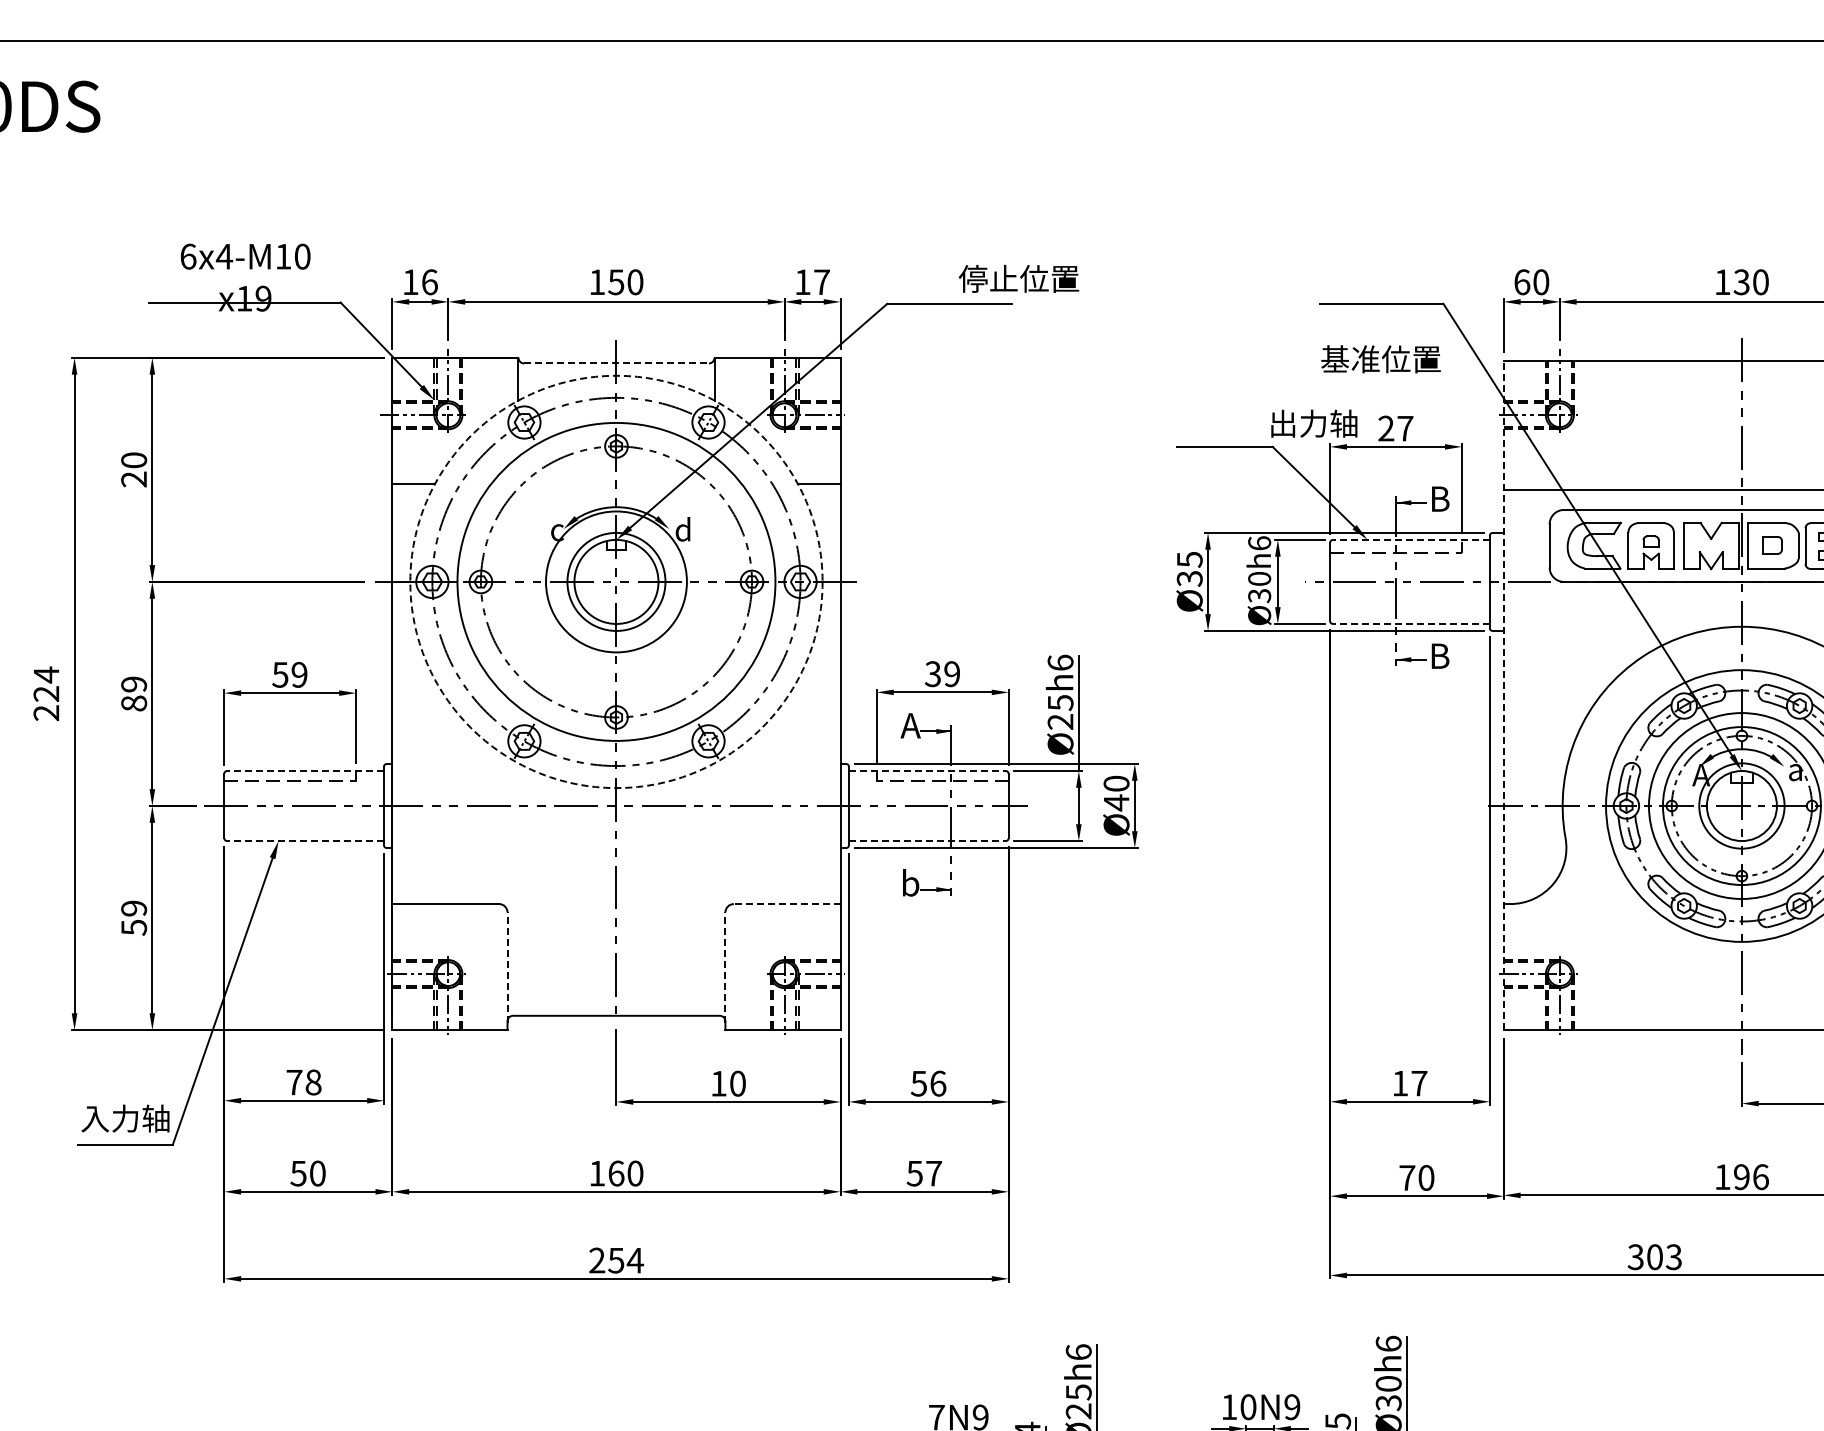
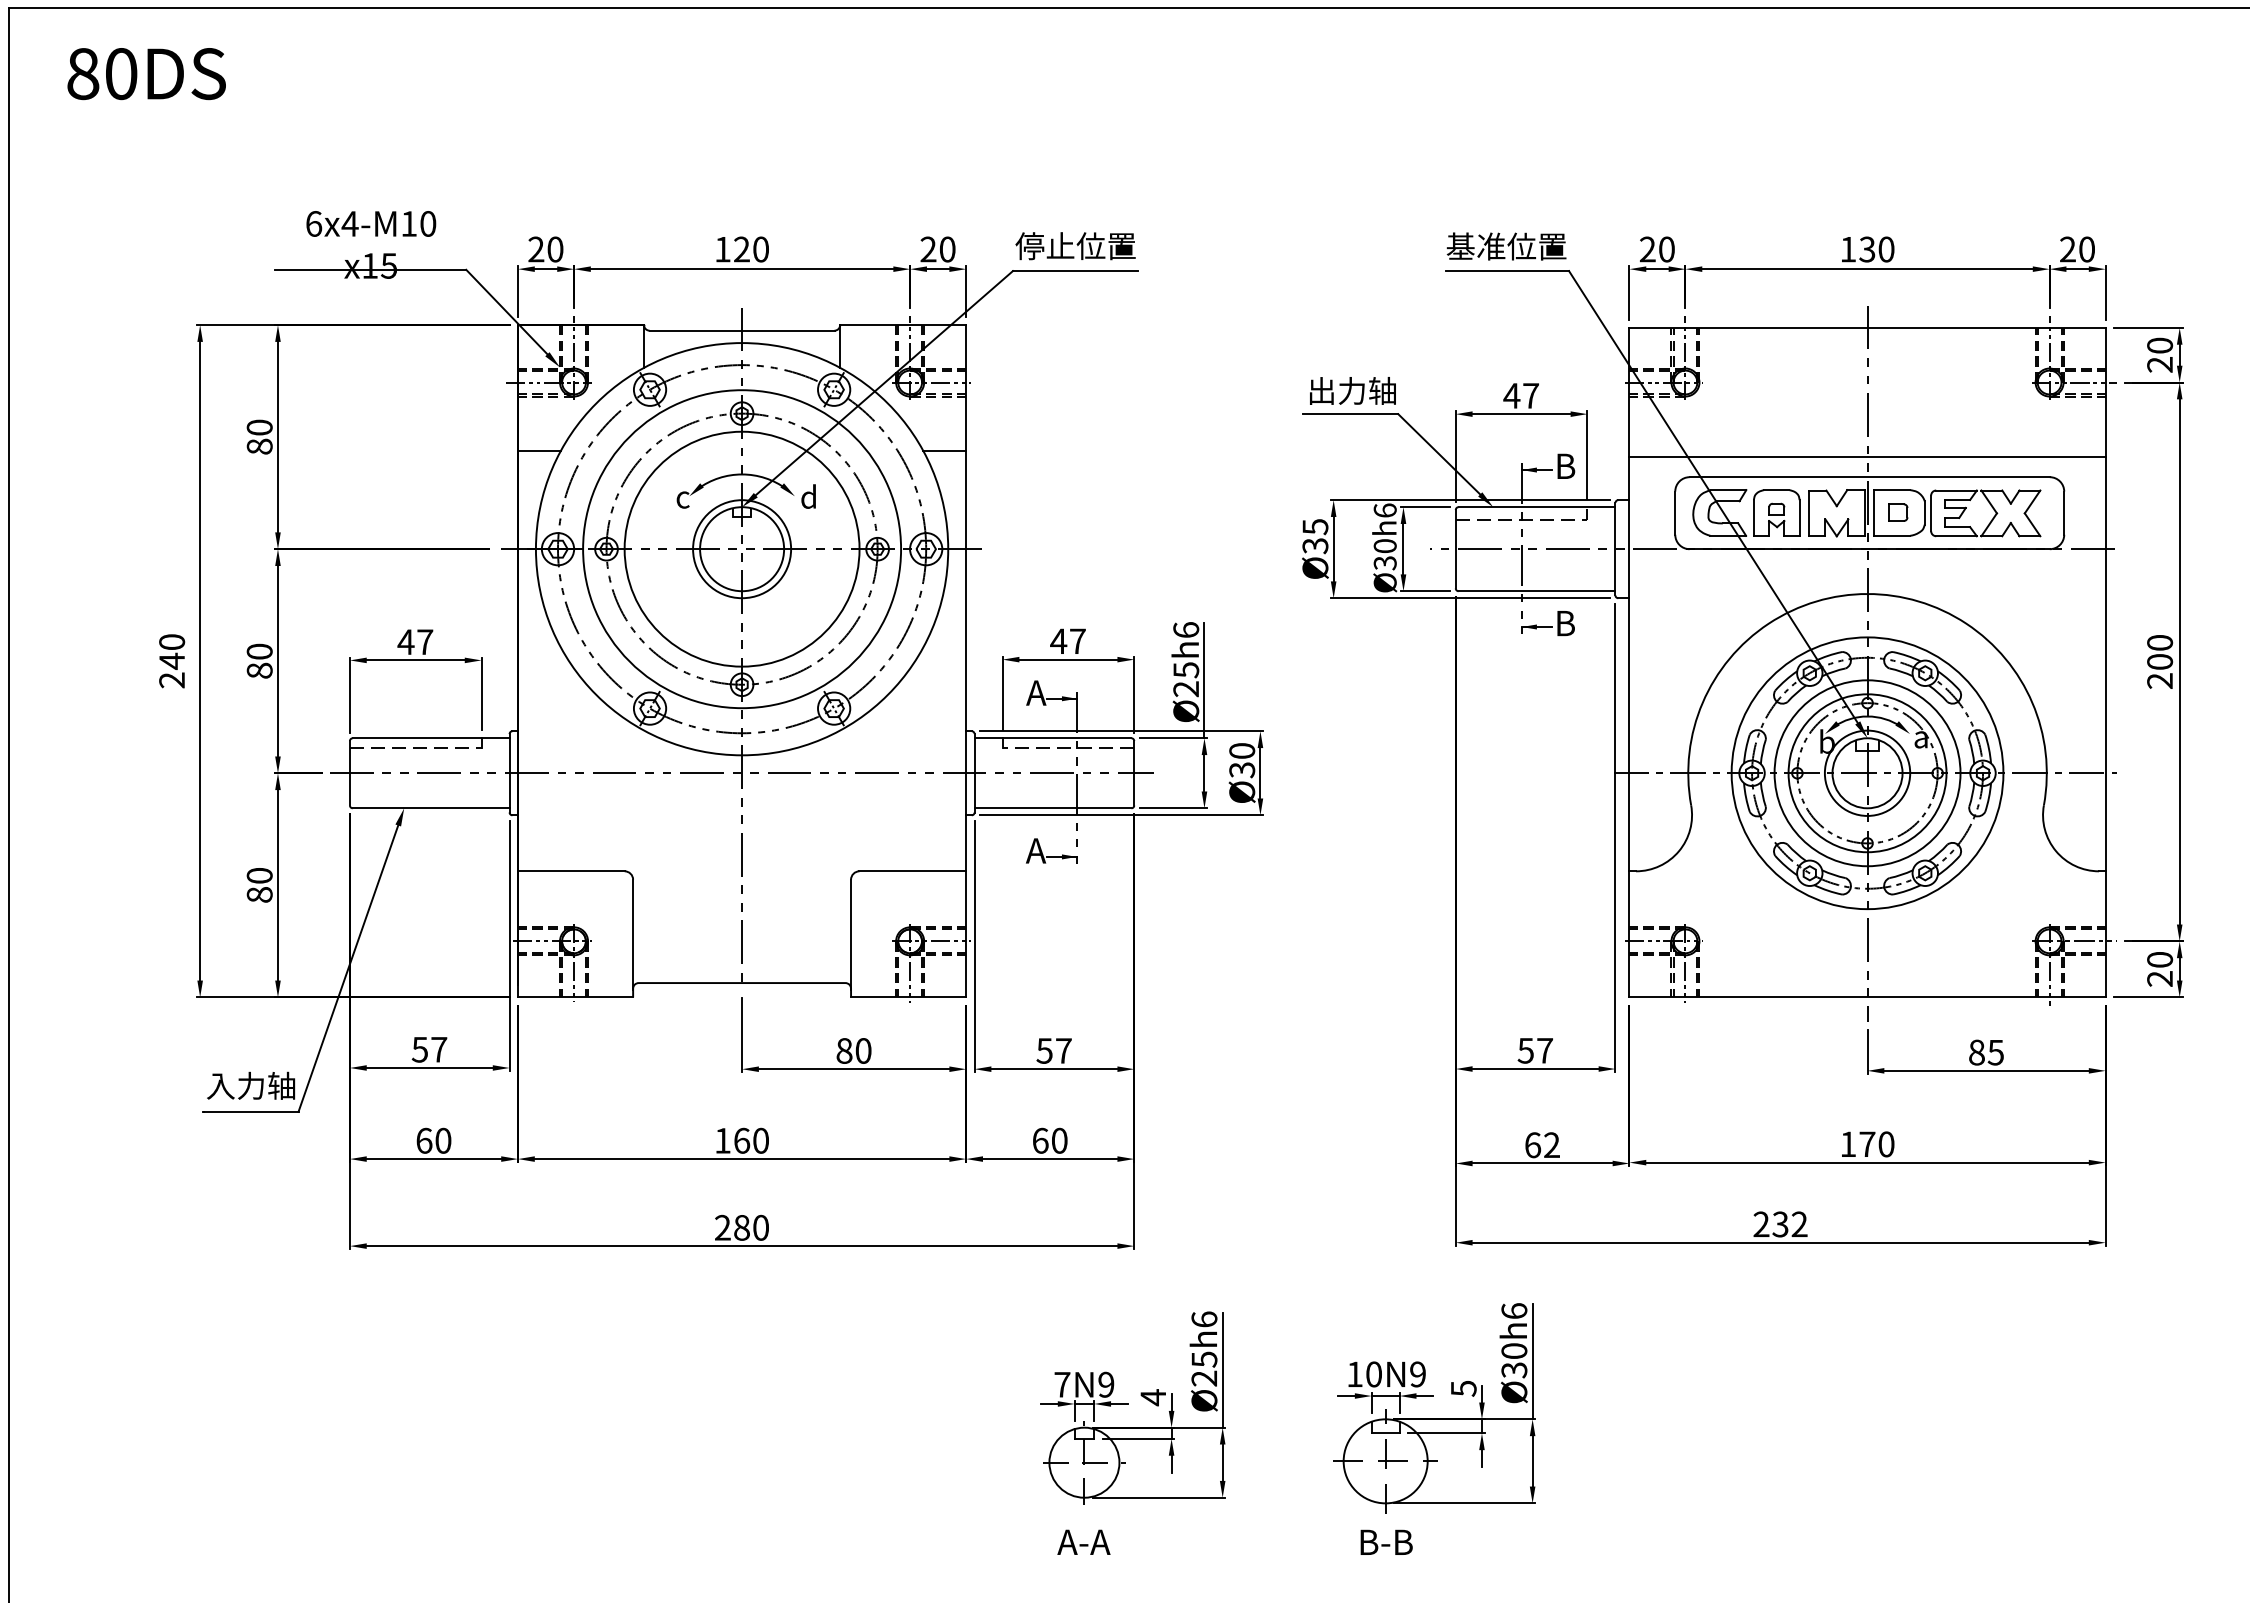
text: (1018, 279) -> (1075, 246), moved
text: (419, 282) -> (545, 249), 16 -> 20
text: (615, 282) -> (741, 249), 150 -> 120
text: (811, 282) -> (937, 249), 17 -> 20
text: (1521, 282) -> (1647, 249), 60 -> 20
text: (262, 298) -> (388, 265), 19 -> 15
text: (1380, 359) -> (1506, 246), moved
line: (616, 363) -> (742, 330), dashed -> solid
text: (1313, 423) -> (1352, 390), moved
text: (1385, 428) -> (1511, 395), 27 -> 47
text: (133, 479) -> (259, 446), 20 -> 80
line: (1410, 540) -> (1536, 507), dashed -> solid
circle: (615, 581) -> (741, 548), size x1.67
circle: (615, 582) -> (741, 549), dashed -> solid
line: (1410, 624) -> (1536, 591), dashed -> solid
text: (941, 674) -> (1067, 641), 39 -> 47
text: (289, 675) -> (415, 642), 59 -> 47
text: (46, 684) -> (172, 651), 224 -> 240
text: (133, 684) -> (259, 651), 89 -> 80
line: (1503, 695) -> (1629, 662), dashed -> solid
line: (304, 771) -> (430, 738), dashed -> solid
line: (927, 771) -> (1053, 738), dashed -> solid
text: (1700, 774) -> (1826, 741), A -> b
text: (1116, 802) -> (1242, 769), Ø40 -> Ø30
line: (304, 841) -> (430, 808), dashed -> solid
line: (927, 841) -> (1053, 808), dashed -> solid
text: (909, 882) -> (1035, 849), b -> A
line: (786, 904) -> (912, 871), dashed -> solid
text: (133, 918) -> (259, 885), 59 -> 80
line: (507, 967) -> (633, 934), dashed -> solid
line: (725, 967) -> (851, 934), dashed -> solid
text: (303, 1082) -> (429, 1049), 78 -> 57
text: (718, 1083) -> (844, 1050), 10 -> 80
text: (937, 1083) -> (1063, 1050), 56 -> 57
text: (1399, 1083) -> (1525, 1050), 17 -> 57
text: (298, 1173) -> (424, 1140), 50 -> 60
text: (923, 1173) -> (1049, 1140), 57 -> 60
text: (1750, 1177) -> (1876, 1144), 196 -> 170
text: (1416, 1178) -> (1542, 1145), 70 -> 62
text: (1654, 1257) -> (1780, 1224), 303 -> 232
text: (625, 1260) -> (751, 1227), 254 -> 280

